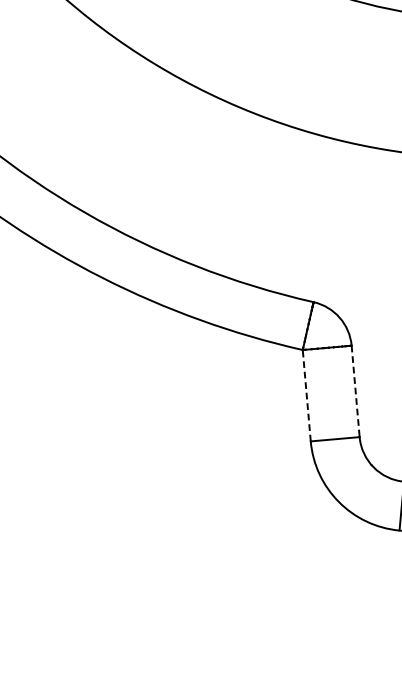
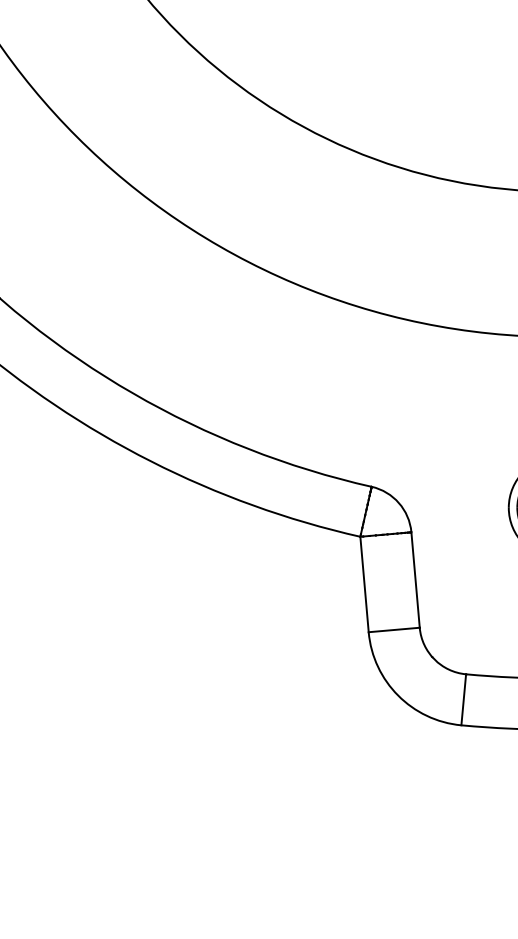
line: (355, 391) -> (415, 580), dashed -> solid
line: (306, 395) -> (364, 584), dashed -> solid

